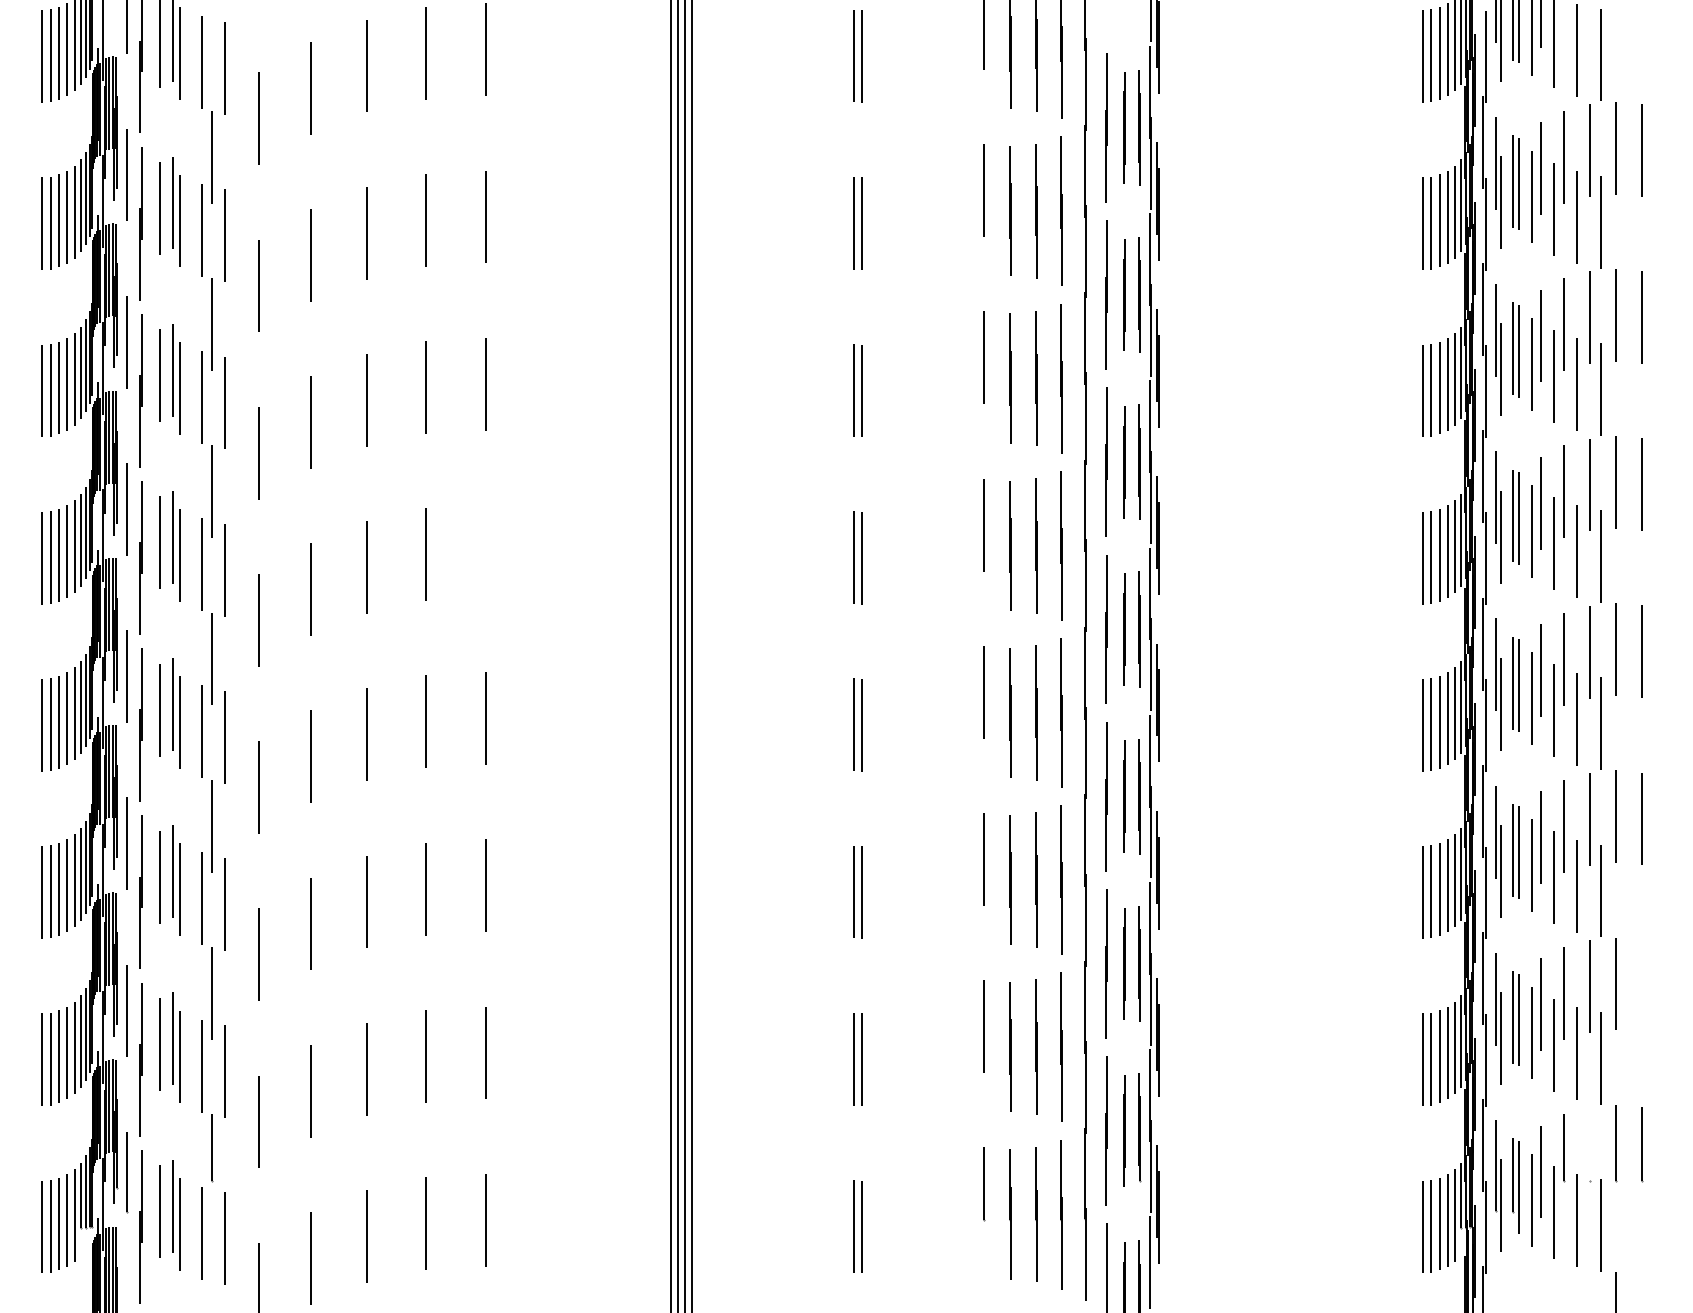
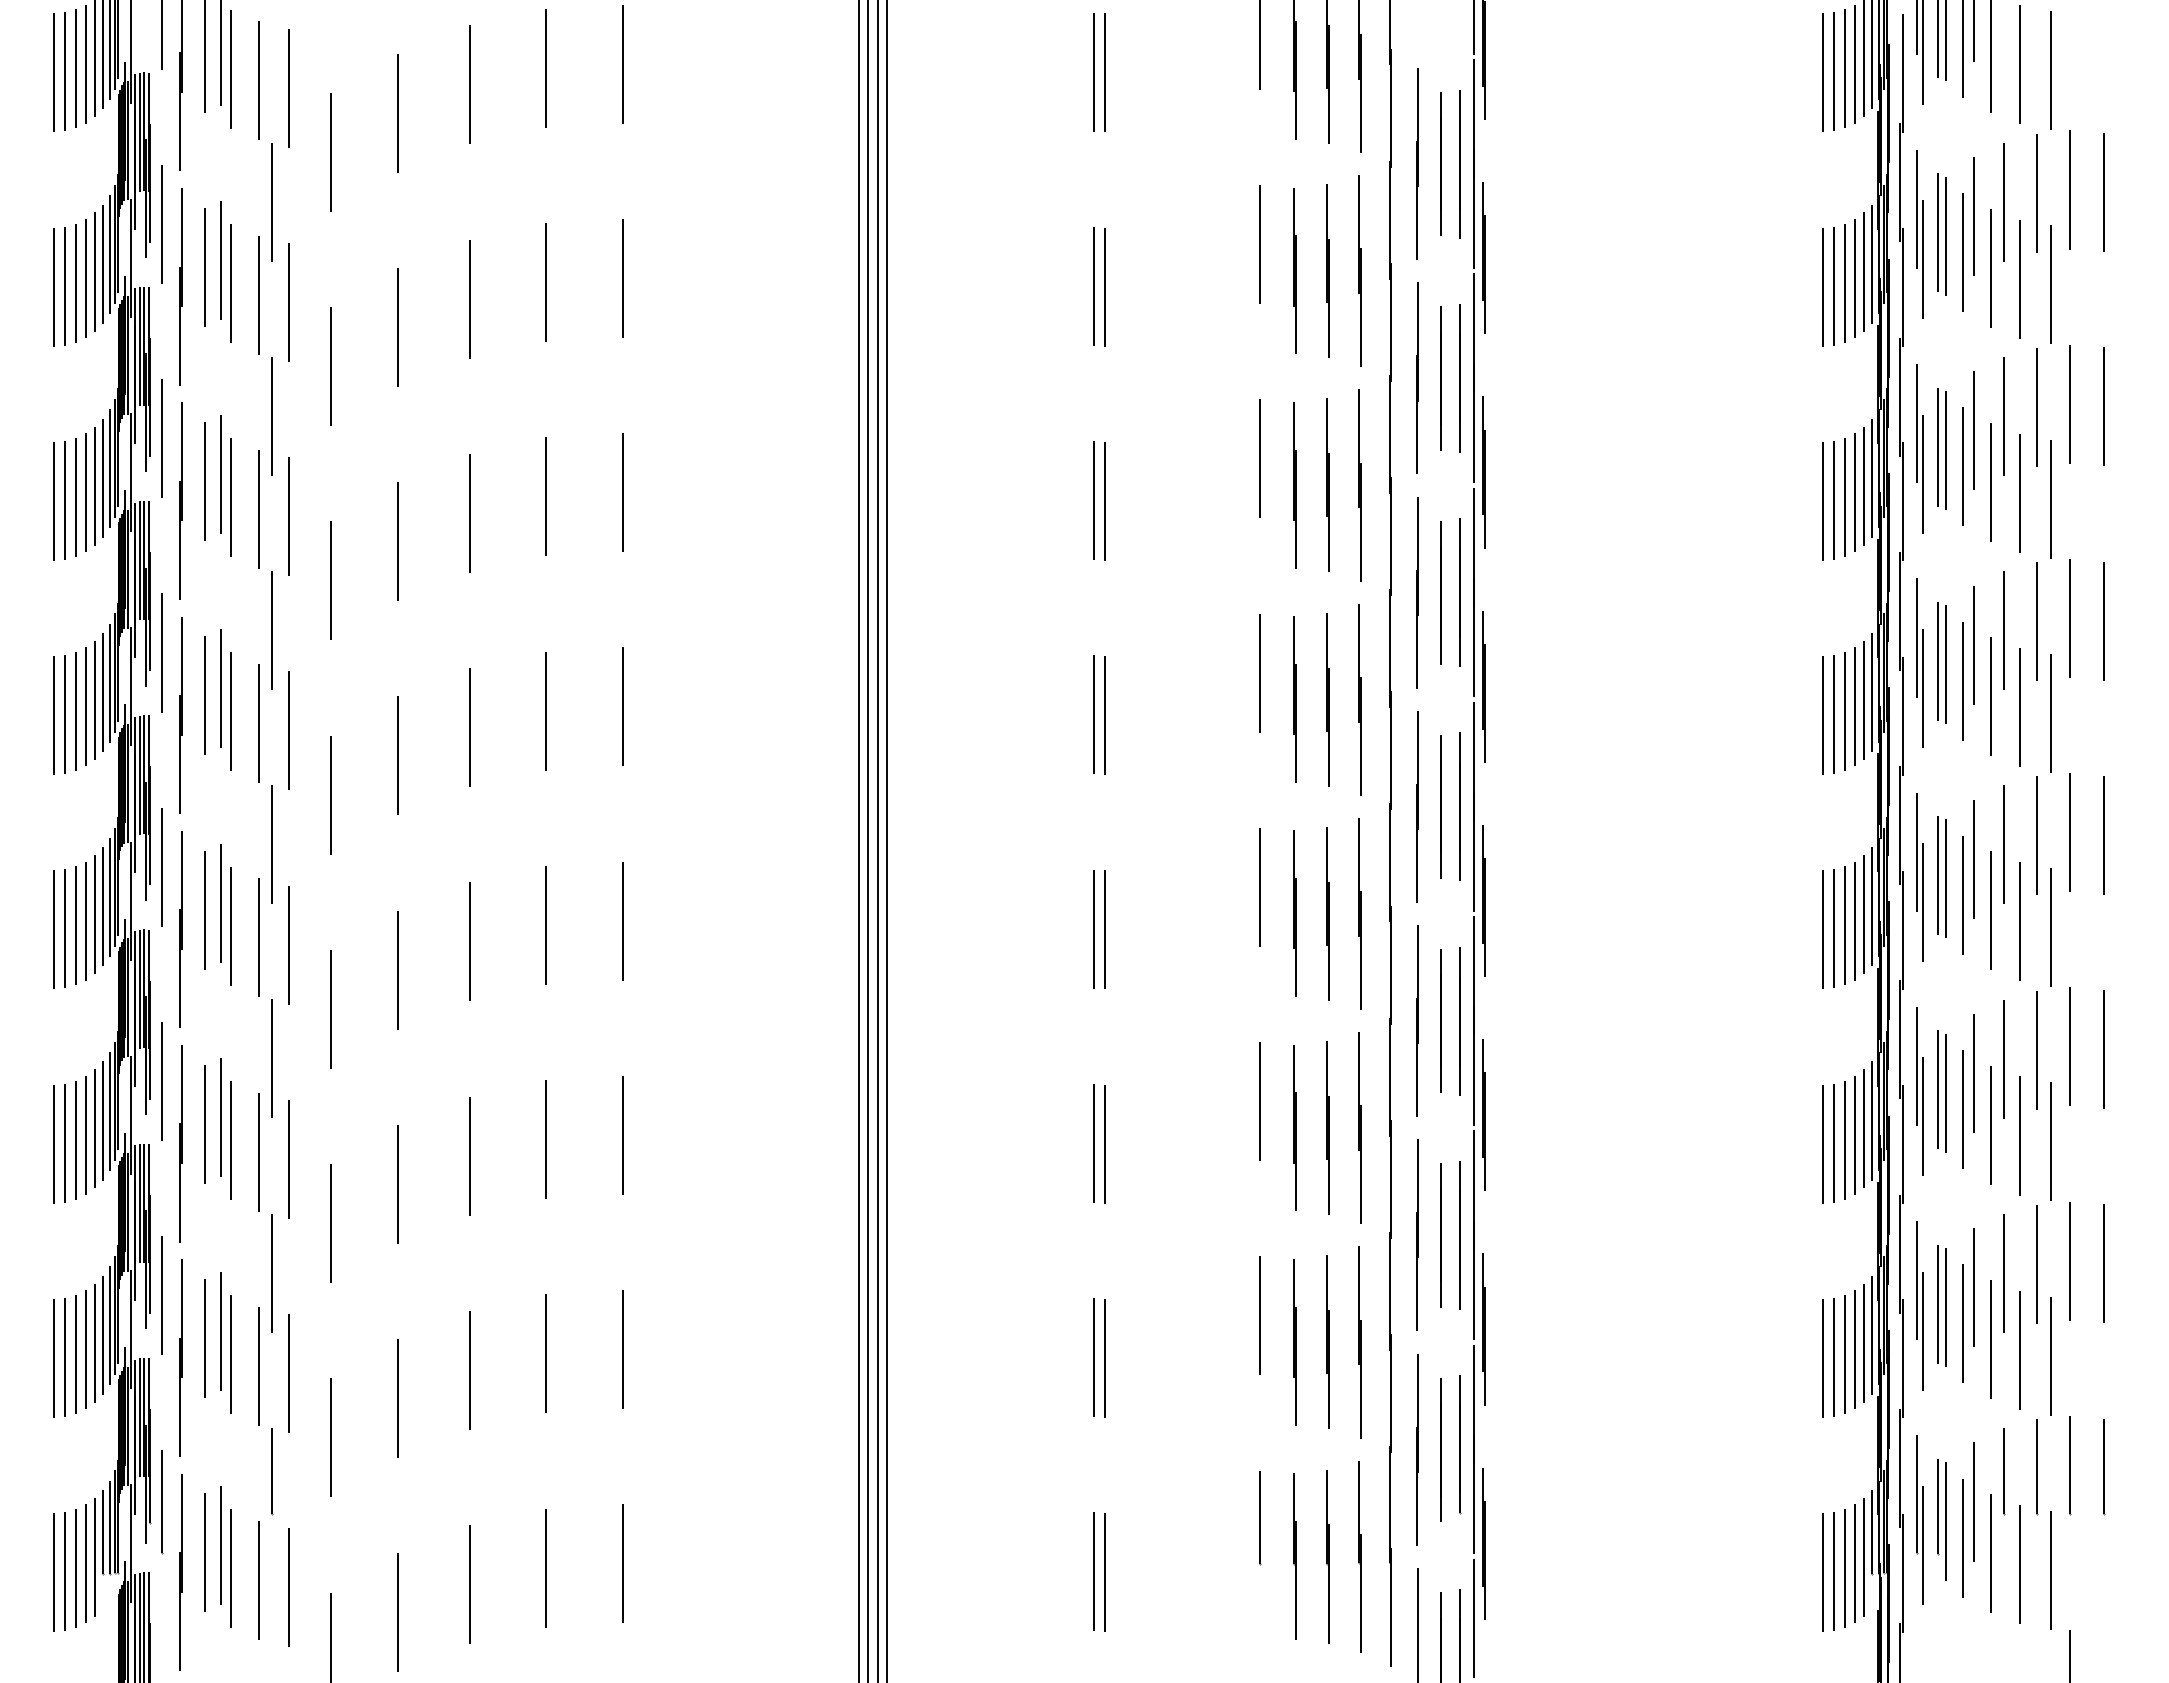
line: (485, 551) -> (622, 706), added
line: (1641, 985) -> (2103, 1263), added
line: (1589, 1144) -> (2036, 1466), added

